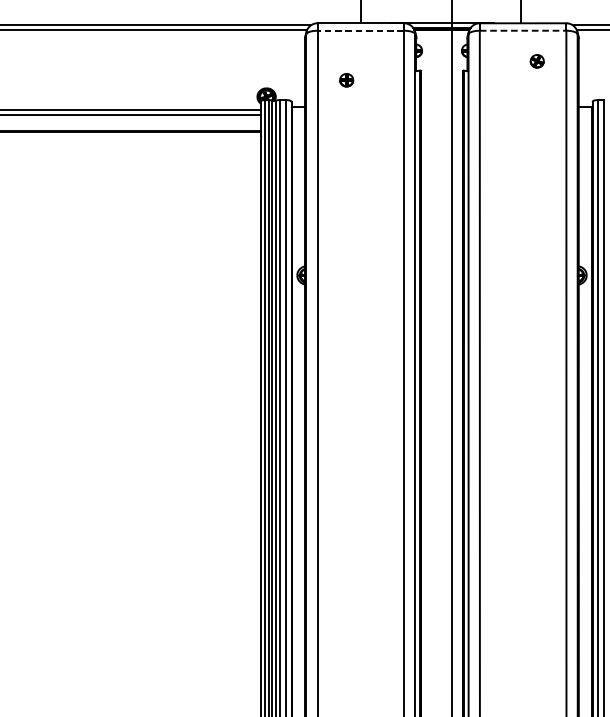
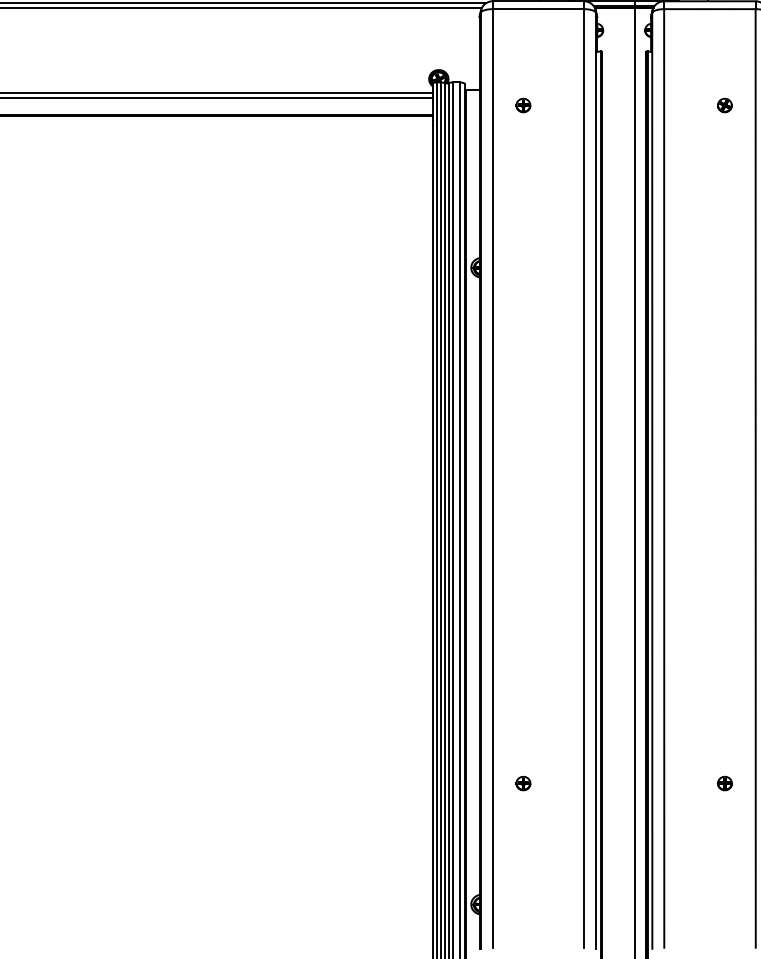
line: (360, 31) -> (538, 9), dashed -> solid
line: (522, 31) -> (709, 9), dashed -> solid
part: (536, 61) -> (724, 105), moved
part: (346, 80) -> (523, 105), moved

